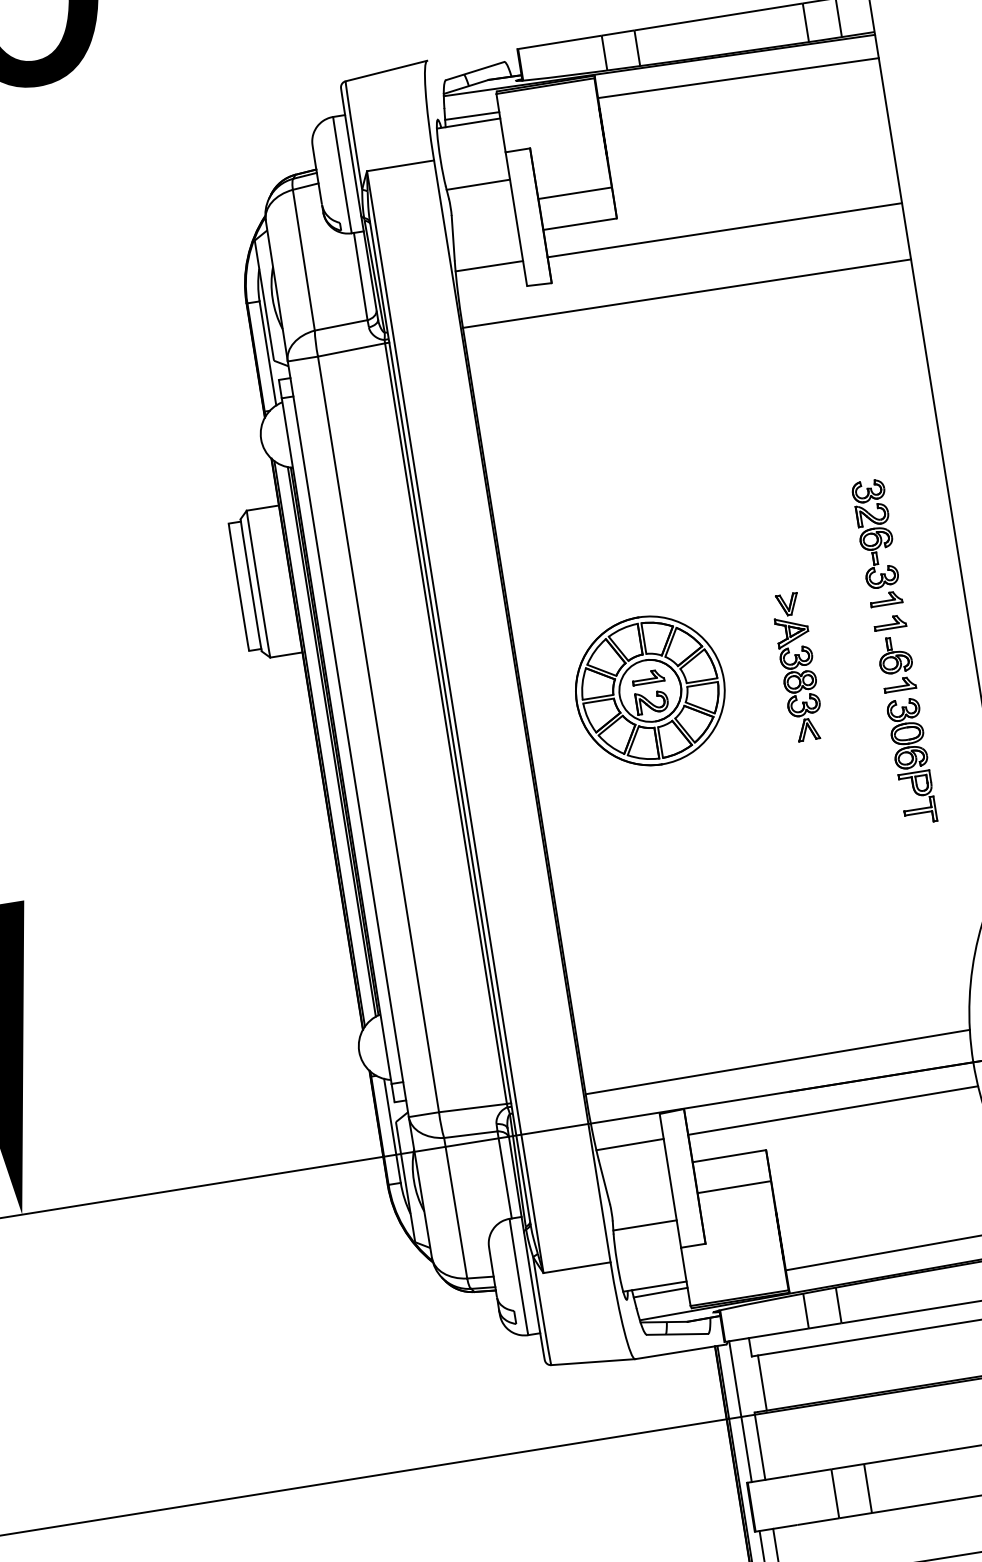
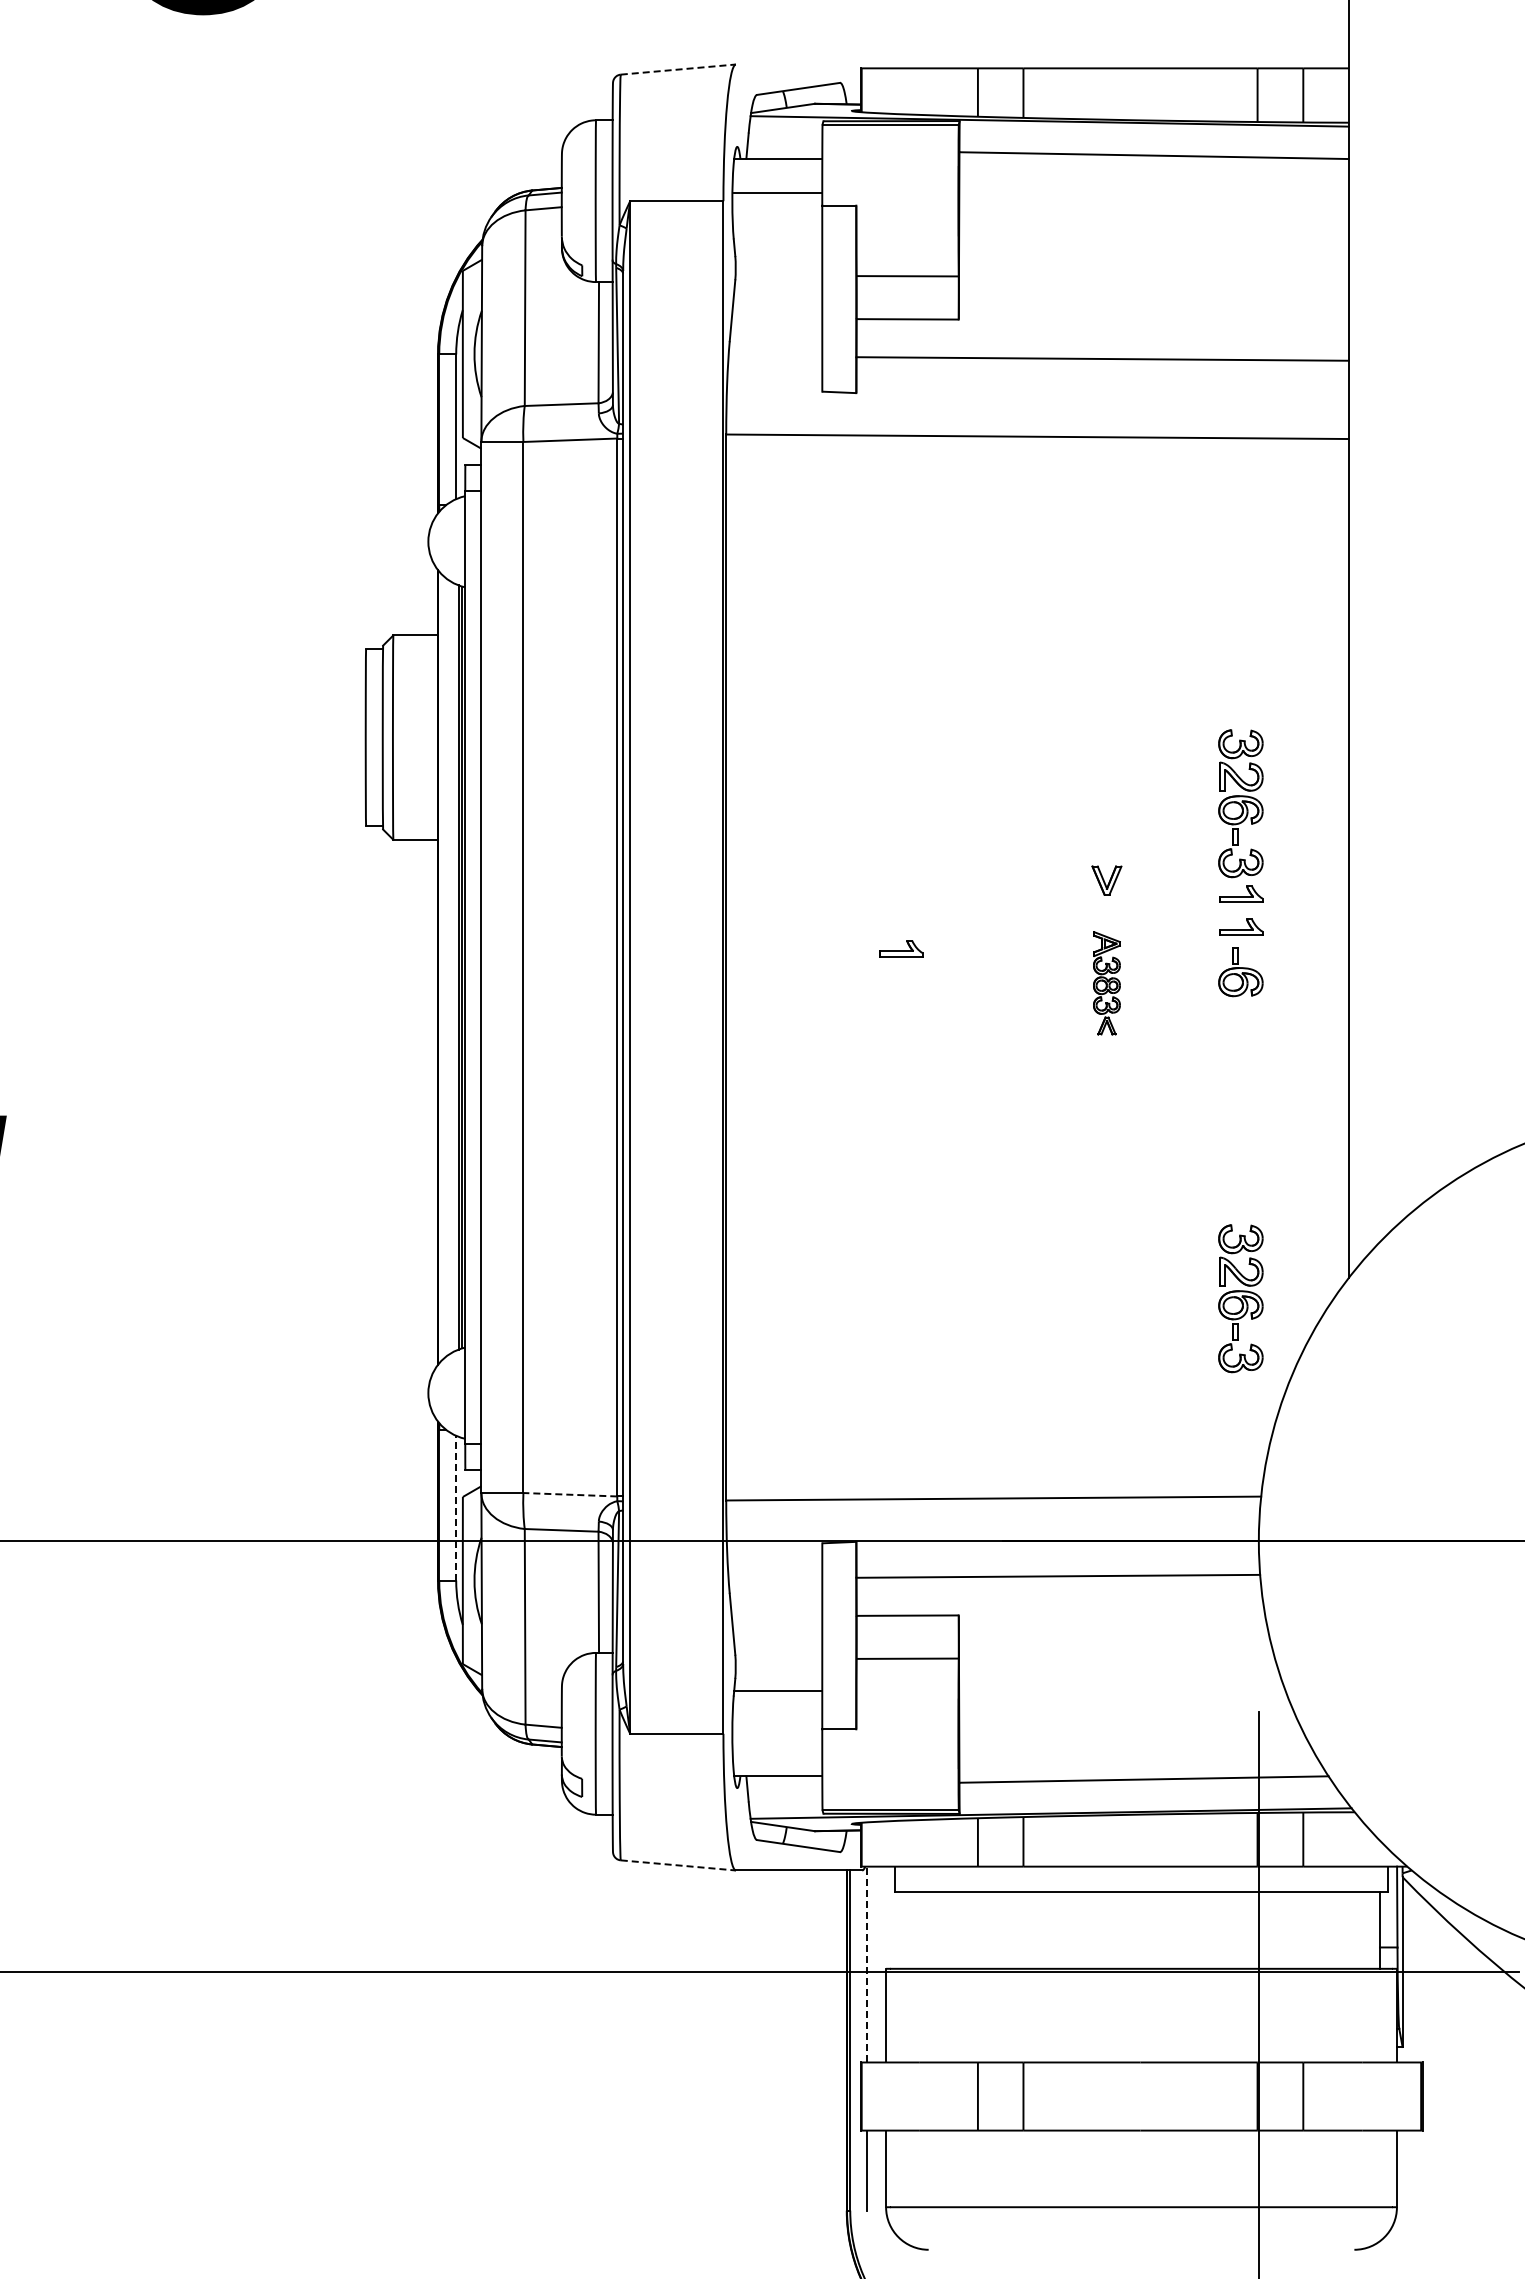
line: (386, 70) -> (678, 69), solid -> dashed
line: (471, 115) -> (784, 148), removed
line: (478, 184) -> (778, 192), moved
line: (489, 266) -> (775, 356), removed
part: (799, 678) -> (1106, 983), size x0.6
part: (899, 684) -> (1241, 1012), removed
part: (650, 690) -> (901, 967), removed
line: (319, 743) -> (441, 967), removed
part: (911, 761) -> (1240, 1119), removed
part: (932, 889) -> (1240, 1298), added
line: (473, 1107) -> (570, 1494), solid -> dashed
line: (392, 1130) -> (456, 1507), solid -> dashed
line: (630, 1144) -> (775, 1578), removed
line: (660, 1292) -> (784, 1785), removed
line: (593, 1362) -> (678, 1865), solid -> dashed
line: (762, 1383) -> (903, 1930), removed
line: (740, 1411) -> (867, 1964), solid -> dashed

